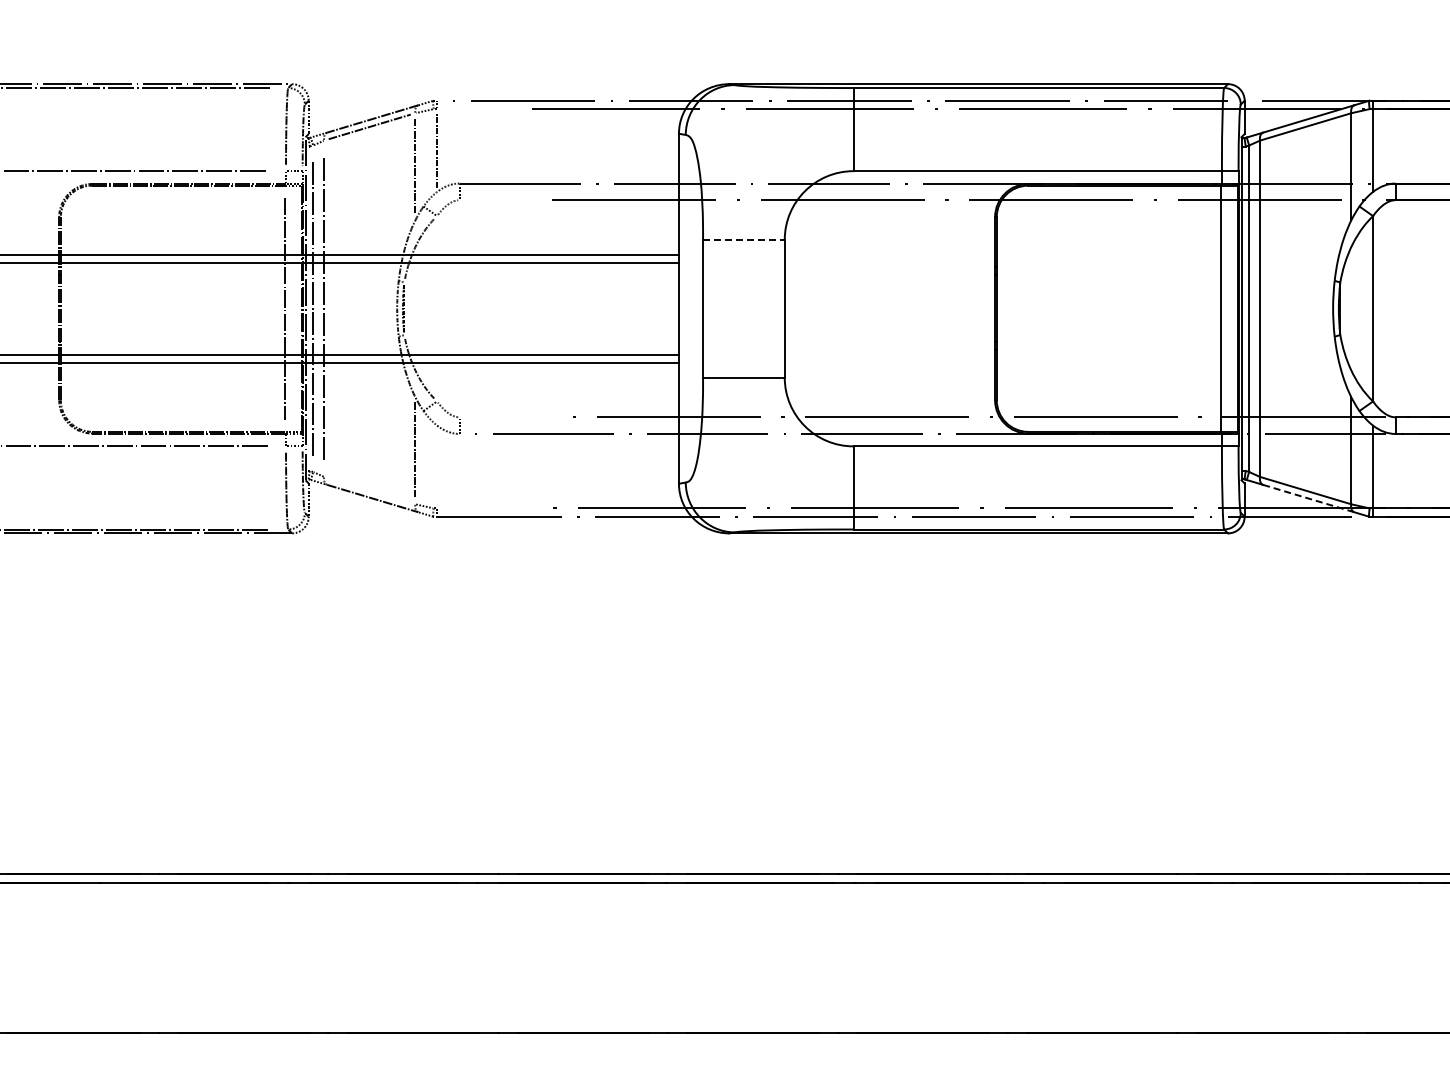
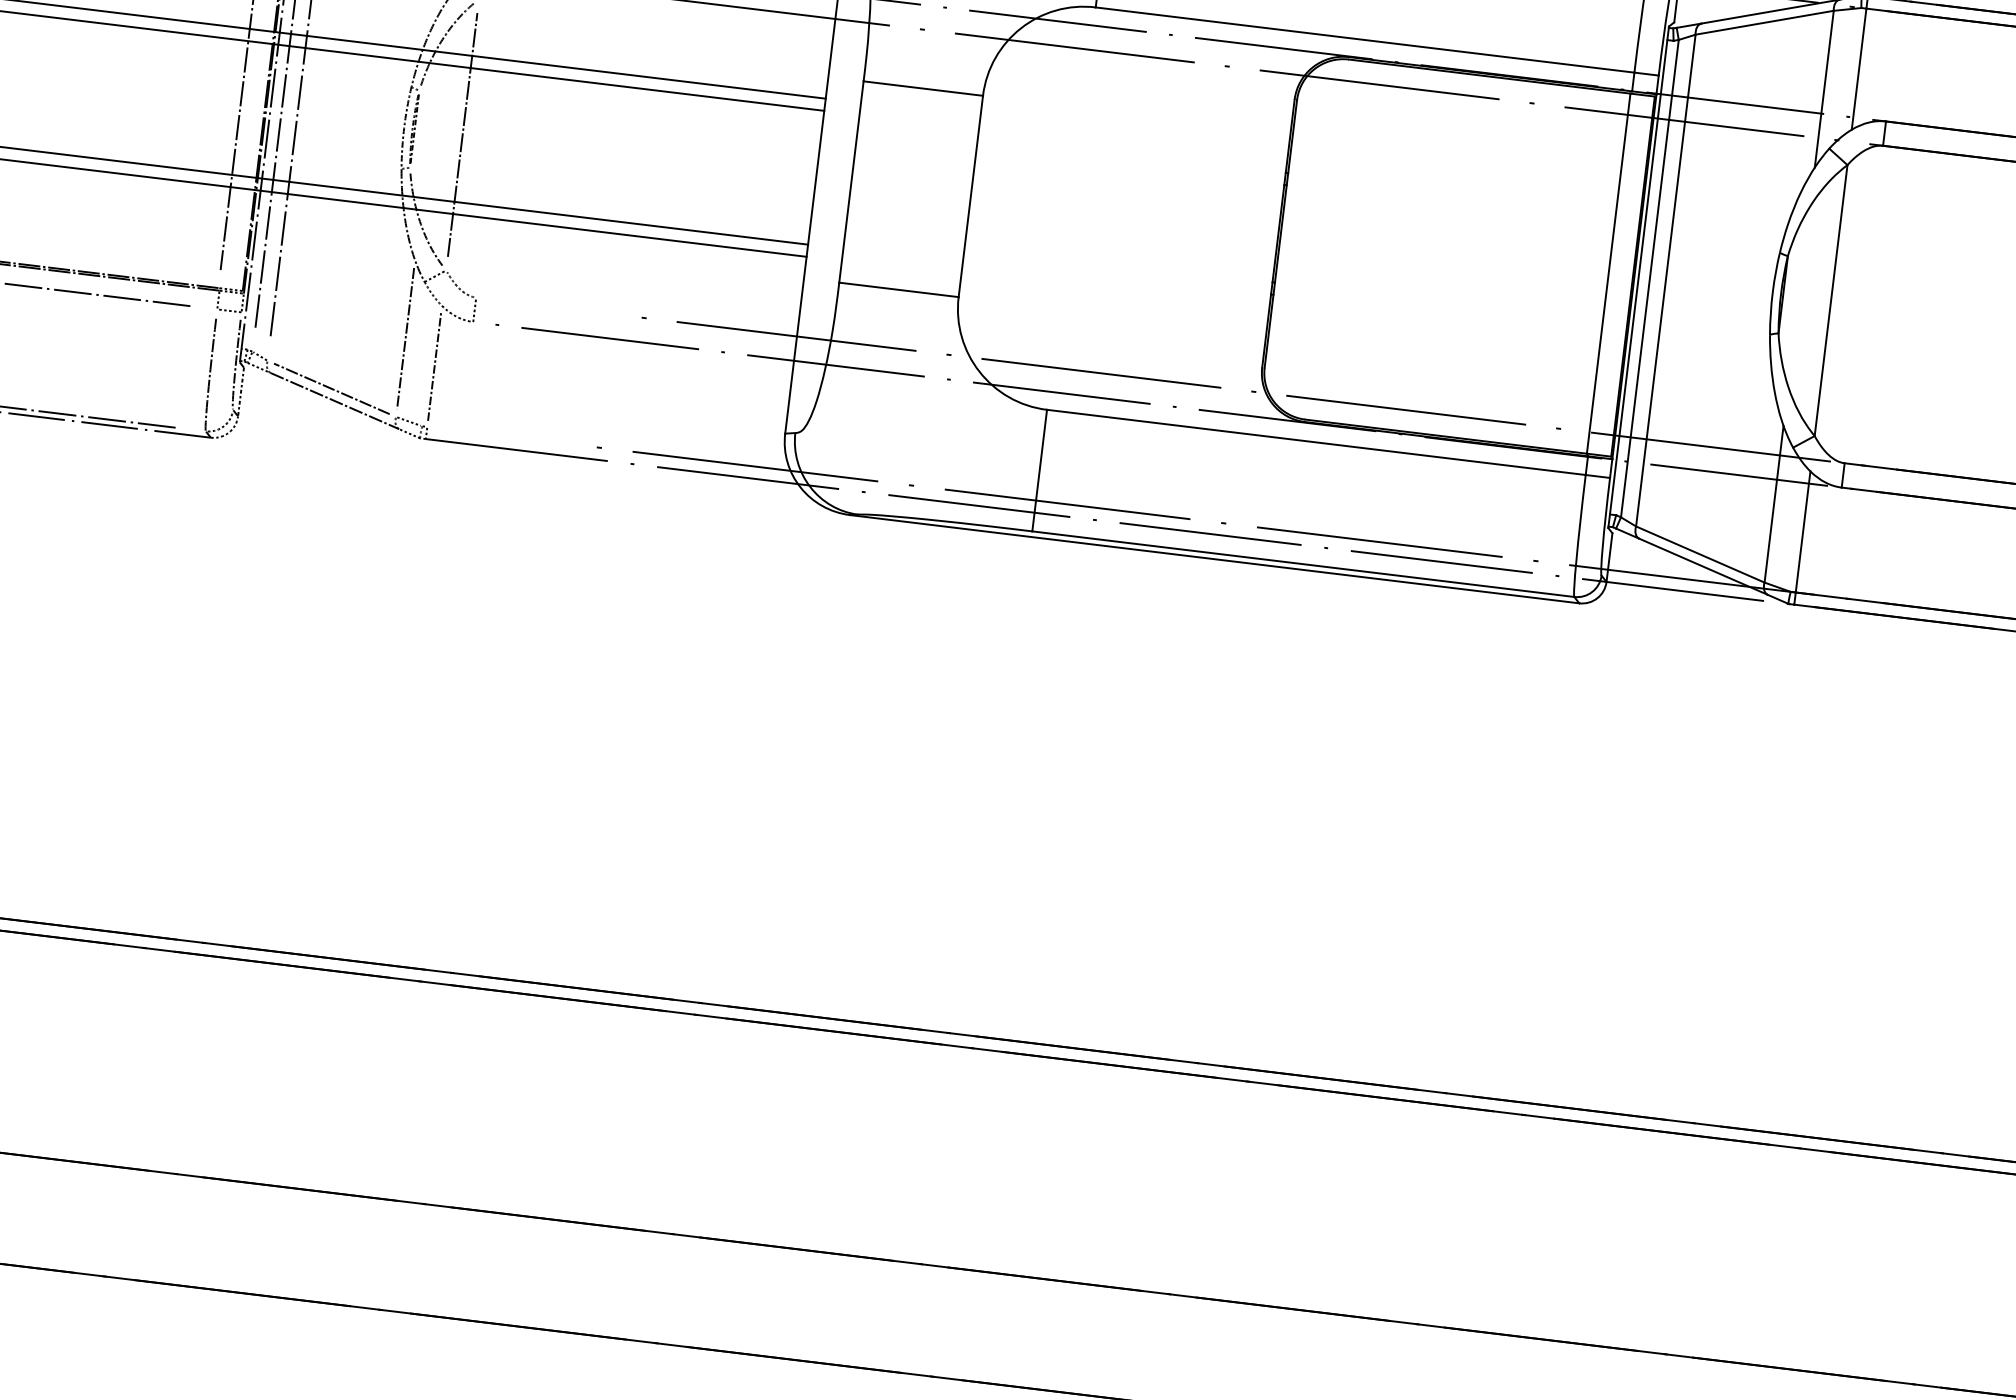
line: (743, 239) -> (922, 87), dashed -> solid
line: (437, 308) -> (463, 134), added
line: (437, 466) -> (435, 365), added
line: (369, 490) -> (331, 388), added
line: (1308, 498) -> (1703, 566), dashed -> solid

